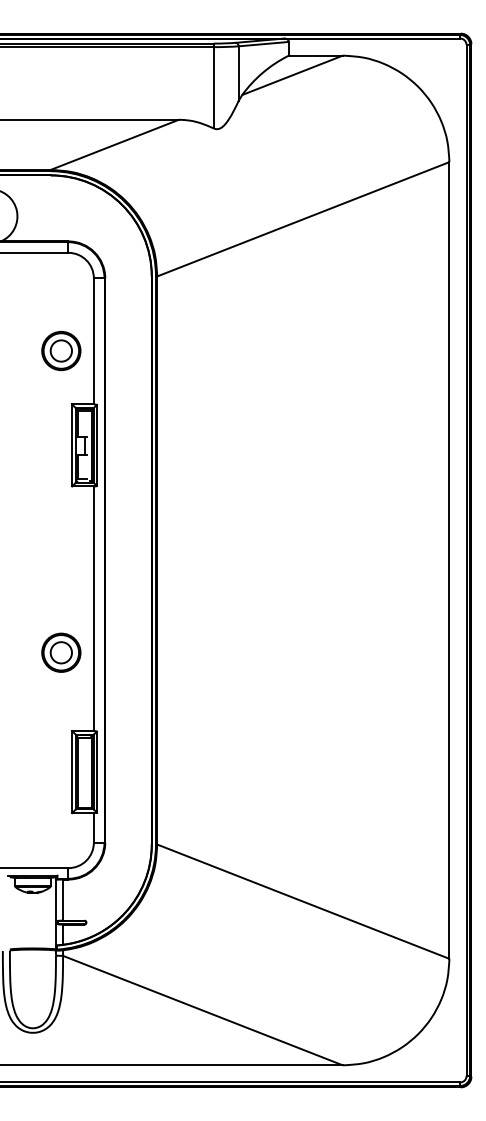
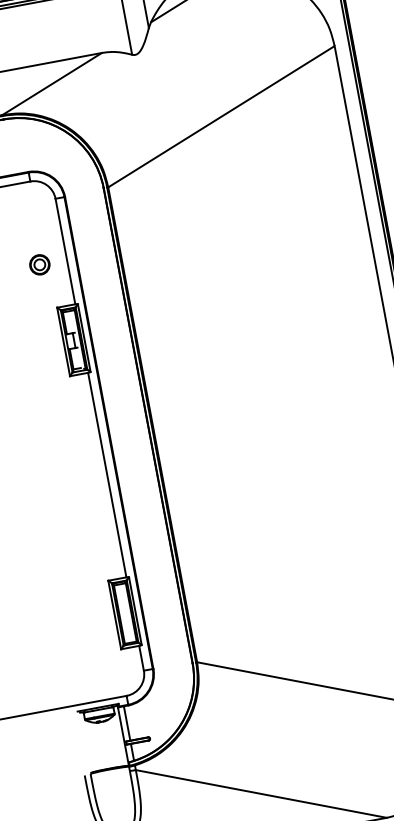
part: (61, 351) -> (39, 265), size x0.6
part: (61, 652) -> (87, 516), removed

